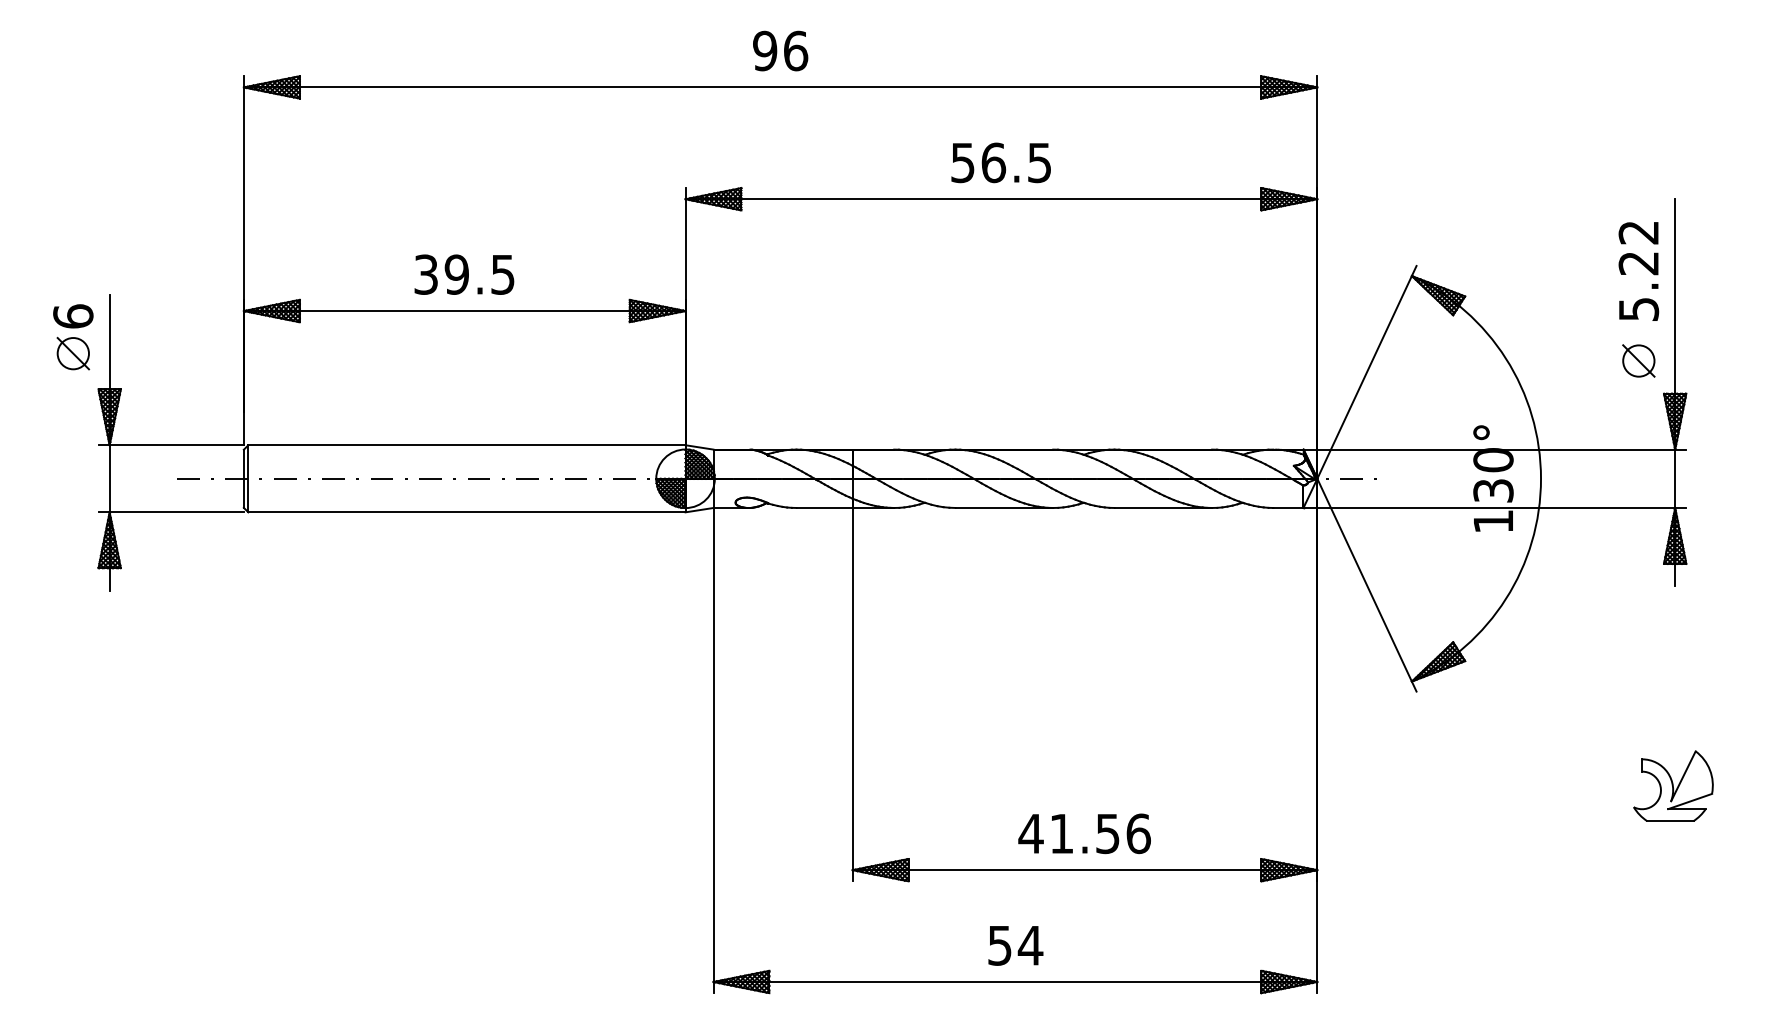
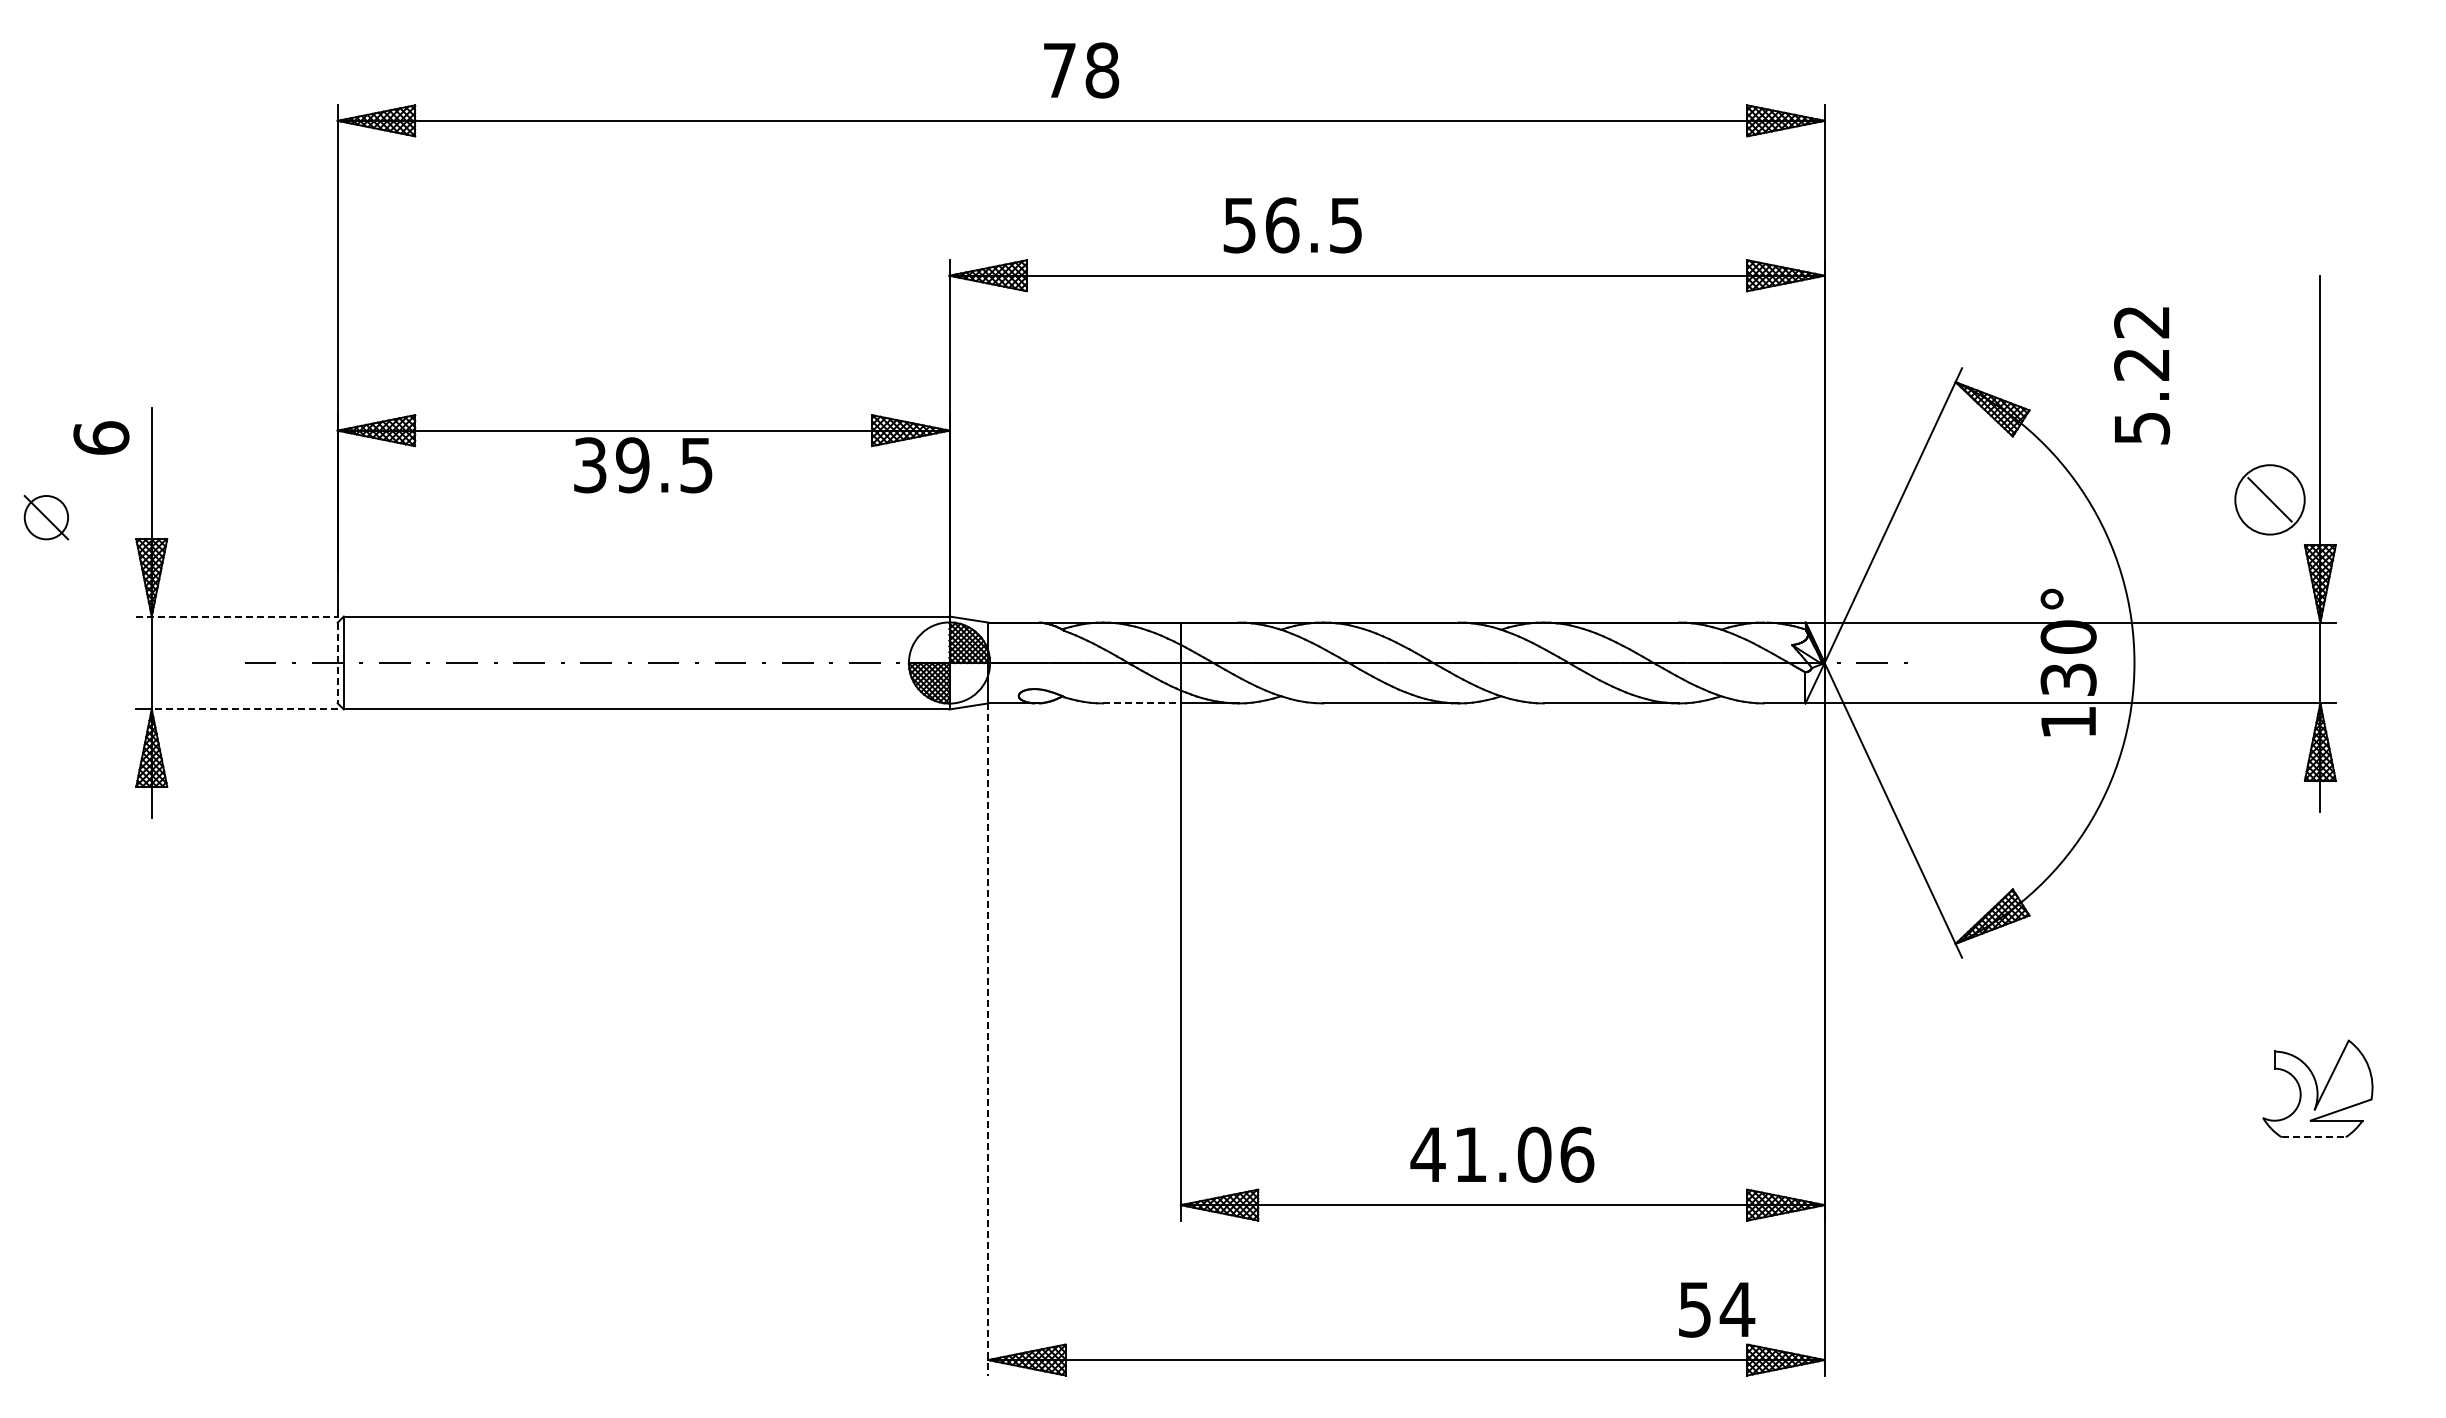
text: (780, 51) -> (1080, 70), 96 -> 78
text: (1001, 162) -> (1292, 225), moved
text: (1639, 271) -> (2142, 375), moved
text: (464, 274) -> (643, 465), moved
part: (73, 353) -> (46, 517), moved
circle: (1638, 360) -> (2269, 499), size x1.6
line: (170, 445) -> (236, 616), solid -> dashed
line: (243, 479) -> (337, 663), solid -> dashed
line: (824, 508) -> (1142, 703), solid -> dashed
line: (176, 512) -> (244, 709), solid -> dashed
line: (713, 750) -> (988, 1039), solid -> dashed
line: (1670, 821) -> (2314, 1137), solid -> dashed
text: (1107, 833) -> (1534, 1154), 41.56 -> 41.06
text: (1016, 945) -> (1717, 1309), moved

